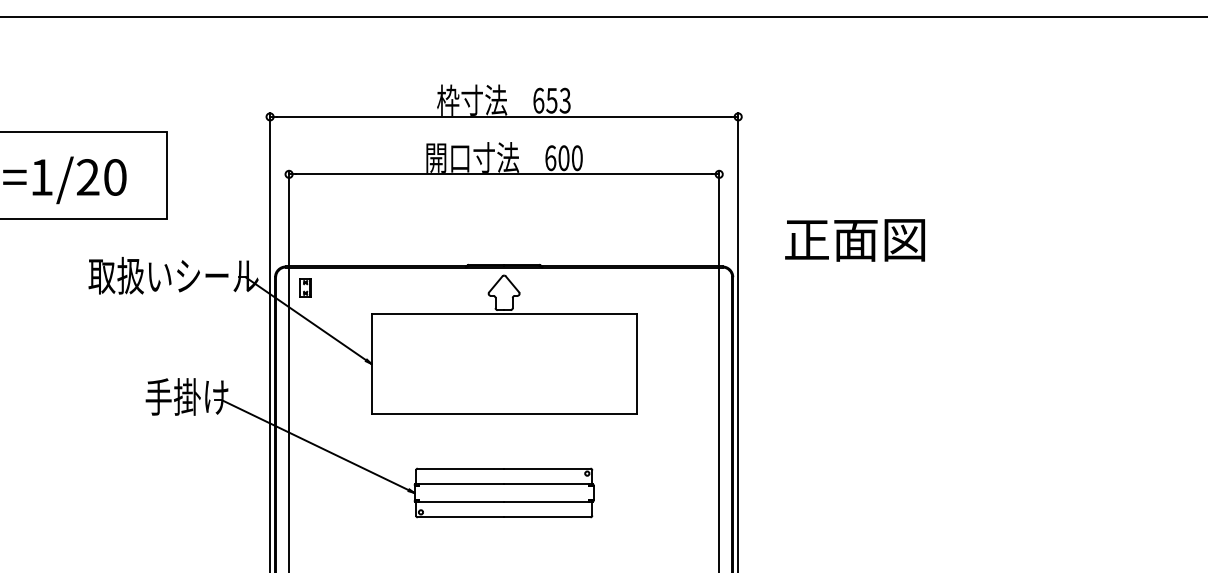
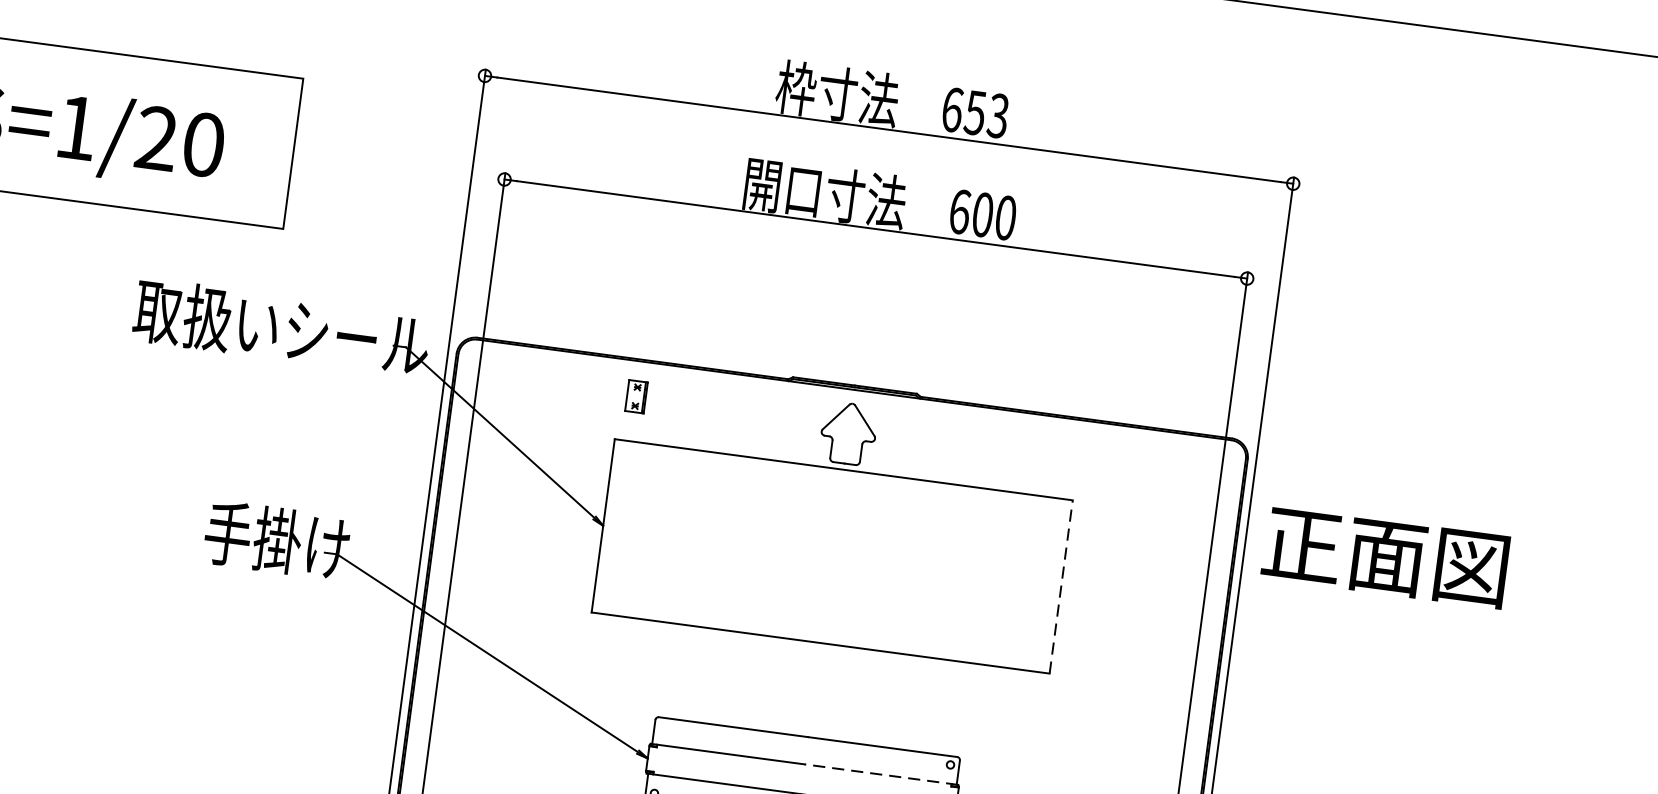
text: (854, 240) -> (1384, 557), moved
part: (305, 287) -> (636, 395), moved
line: (636, 363) -> (1060, 586), solid -> dashed
line: (548, 484) -> (880, 774), solid -> dashed

